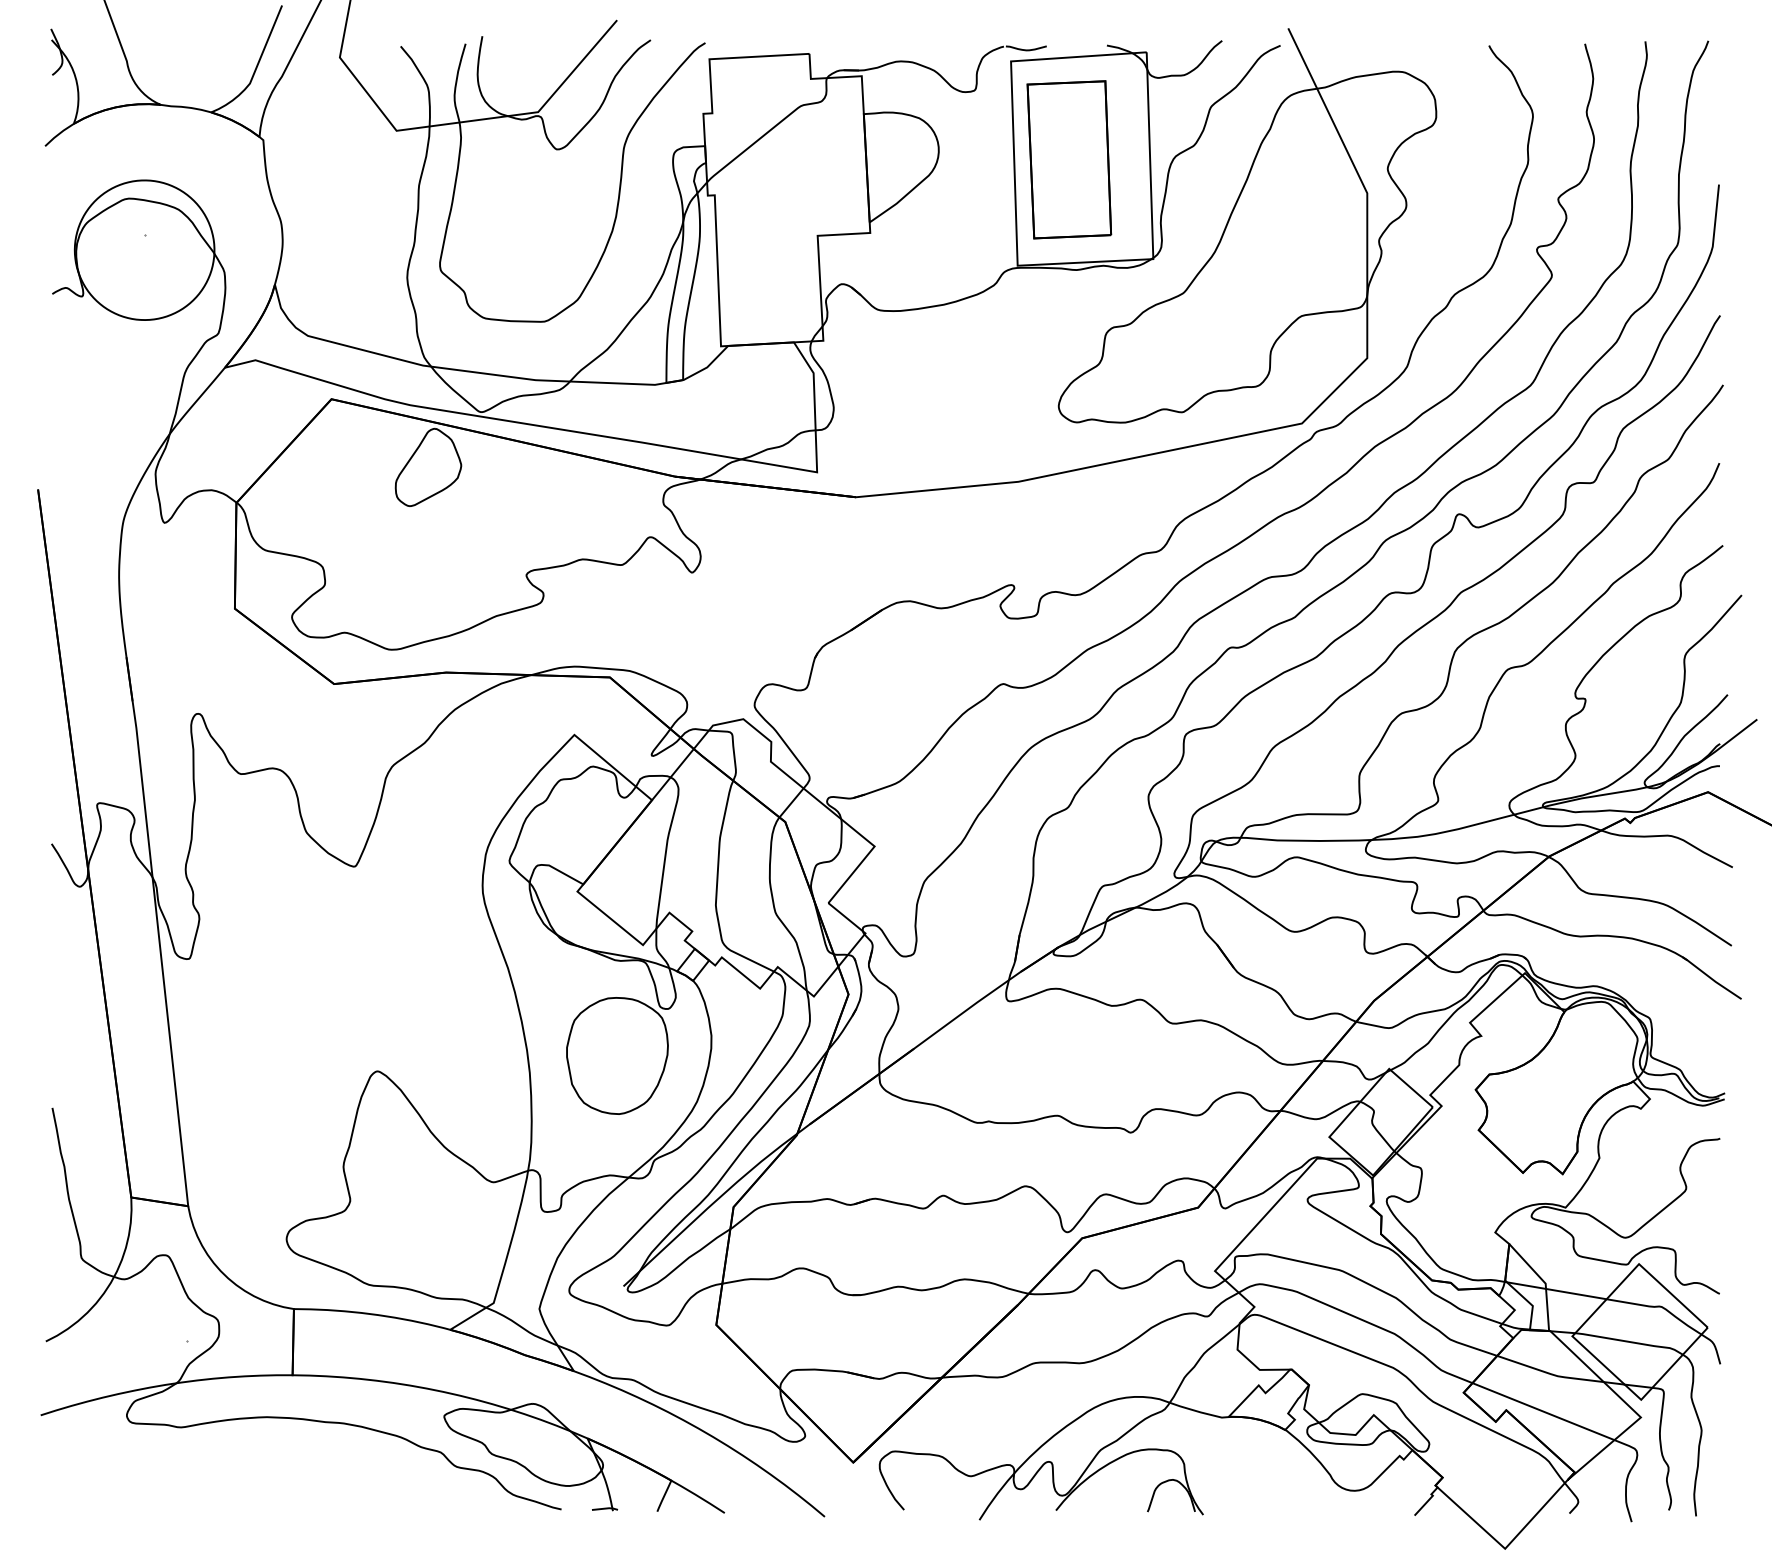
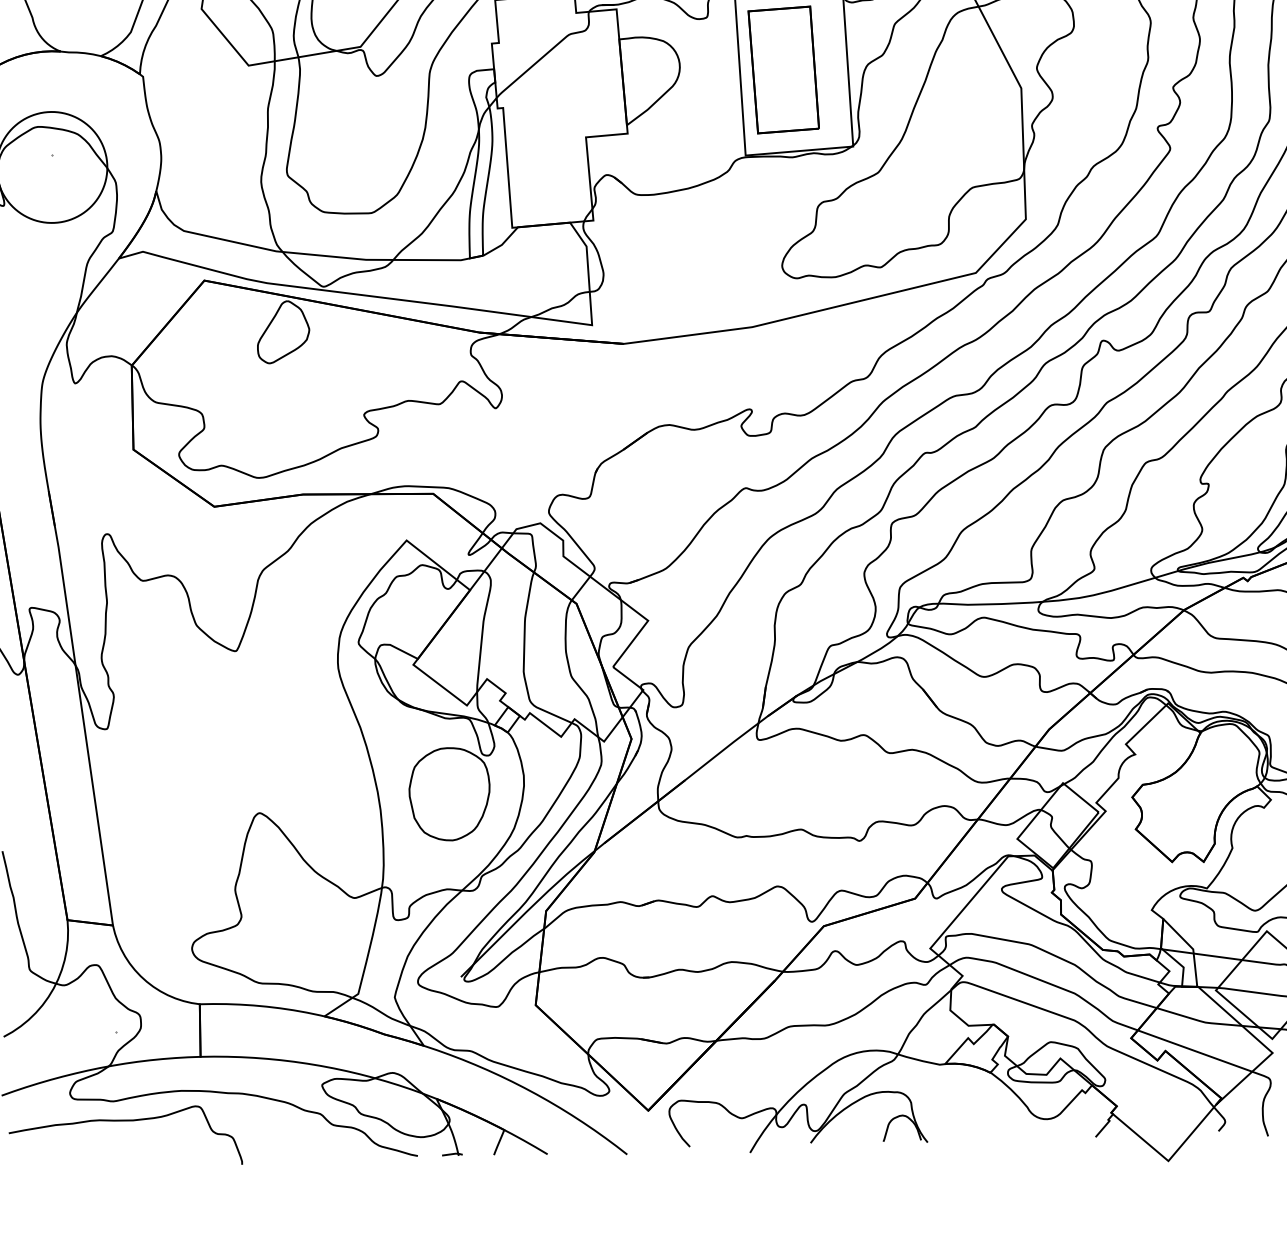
curve: (194, 1452) -> (124, 1120), added

